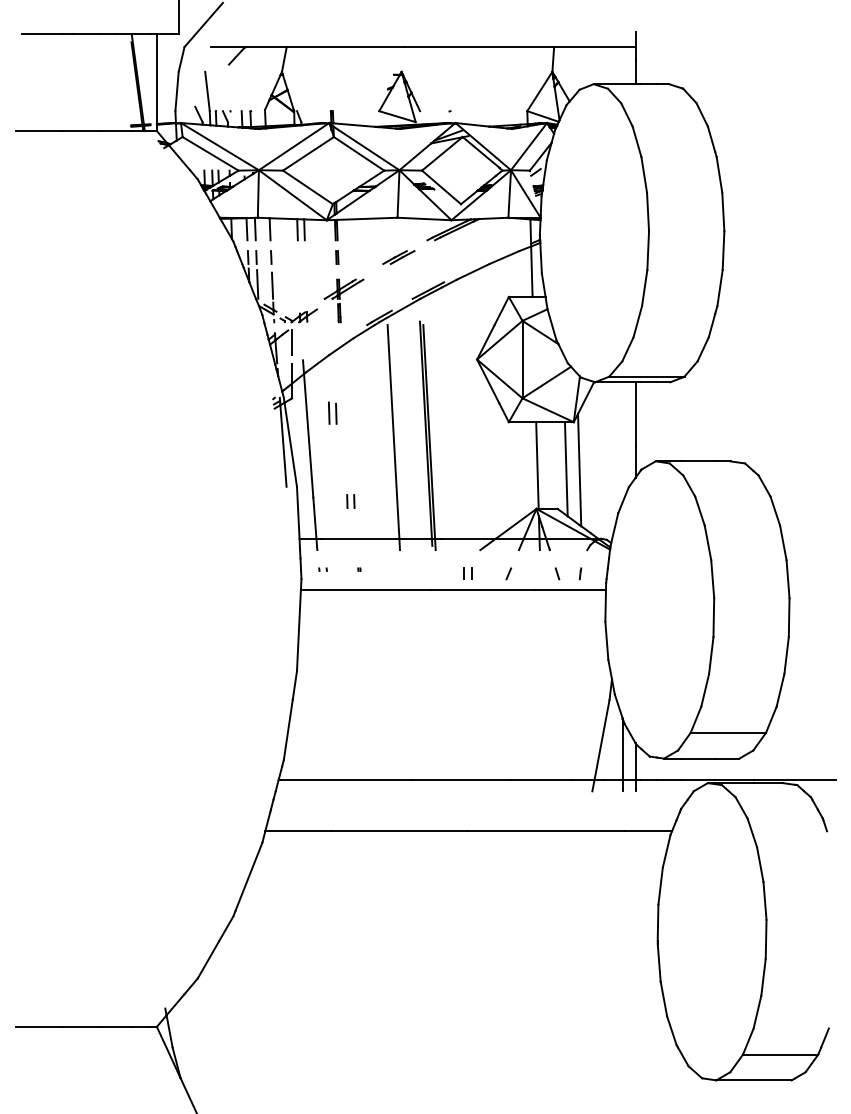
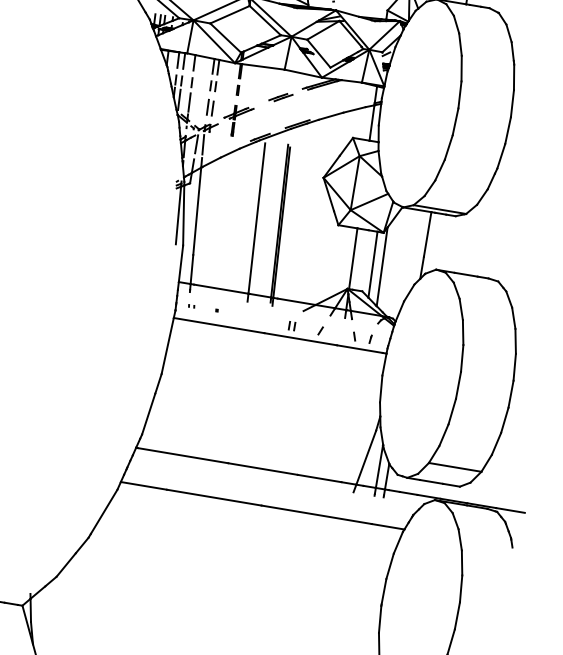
line: (301, 341) -> (203, 144), added
part: (332, 412) -> (210, 107), moved
part: (350, 501) -> (213, 86), moved

